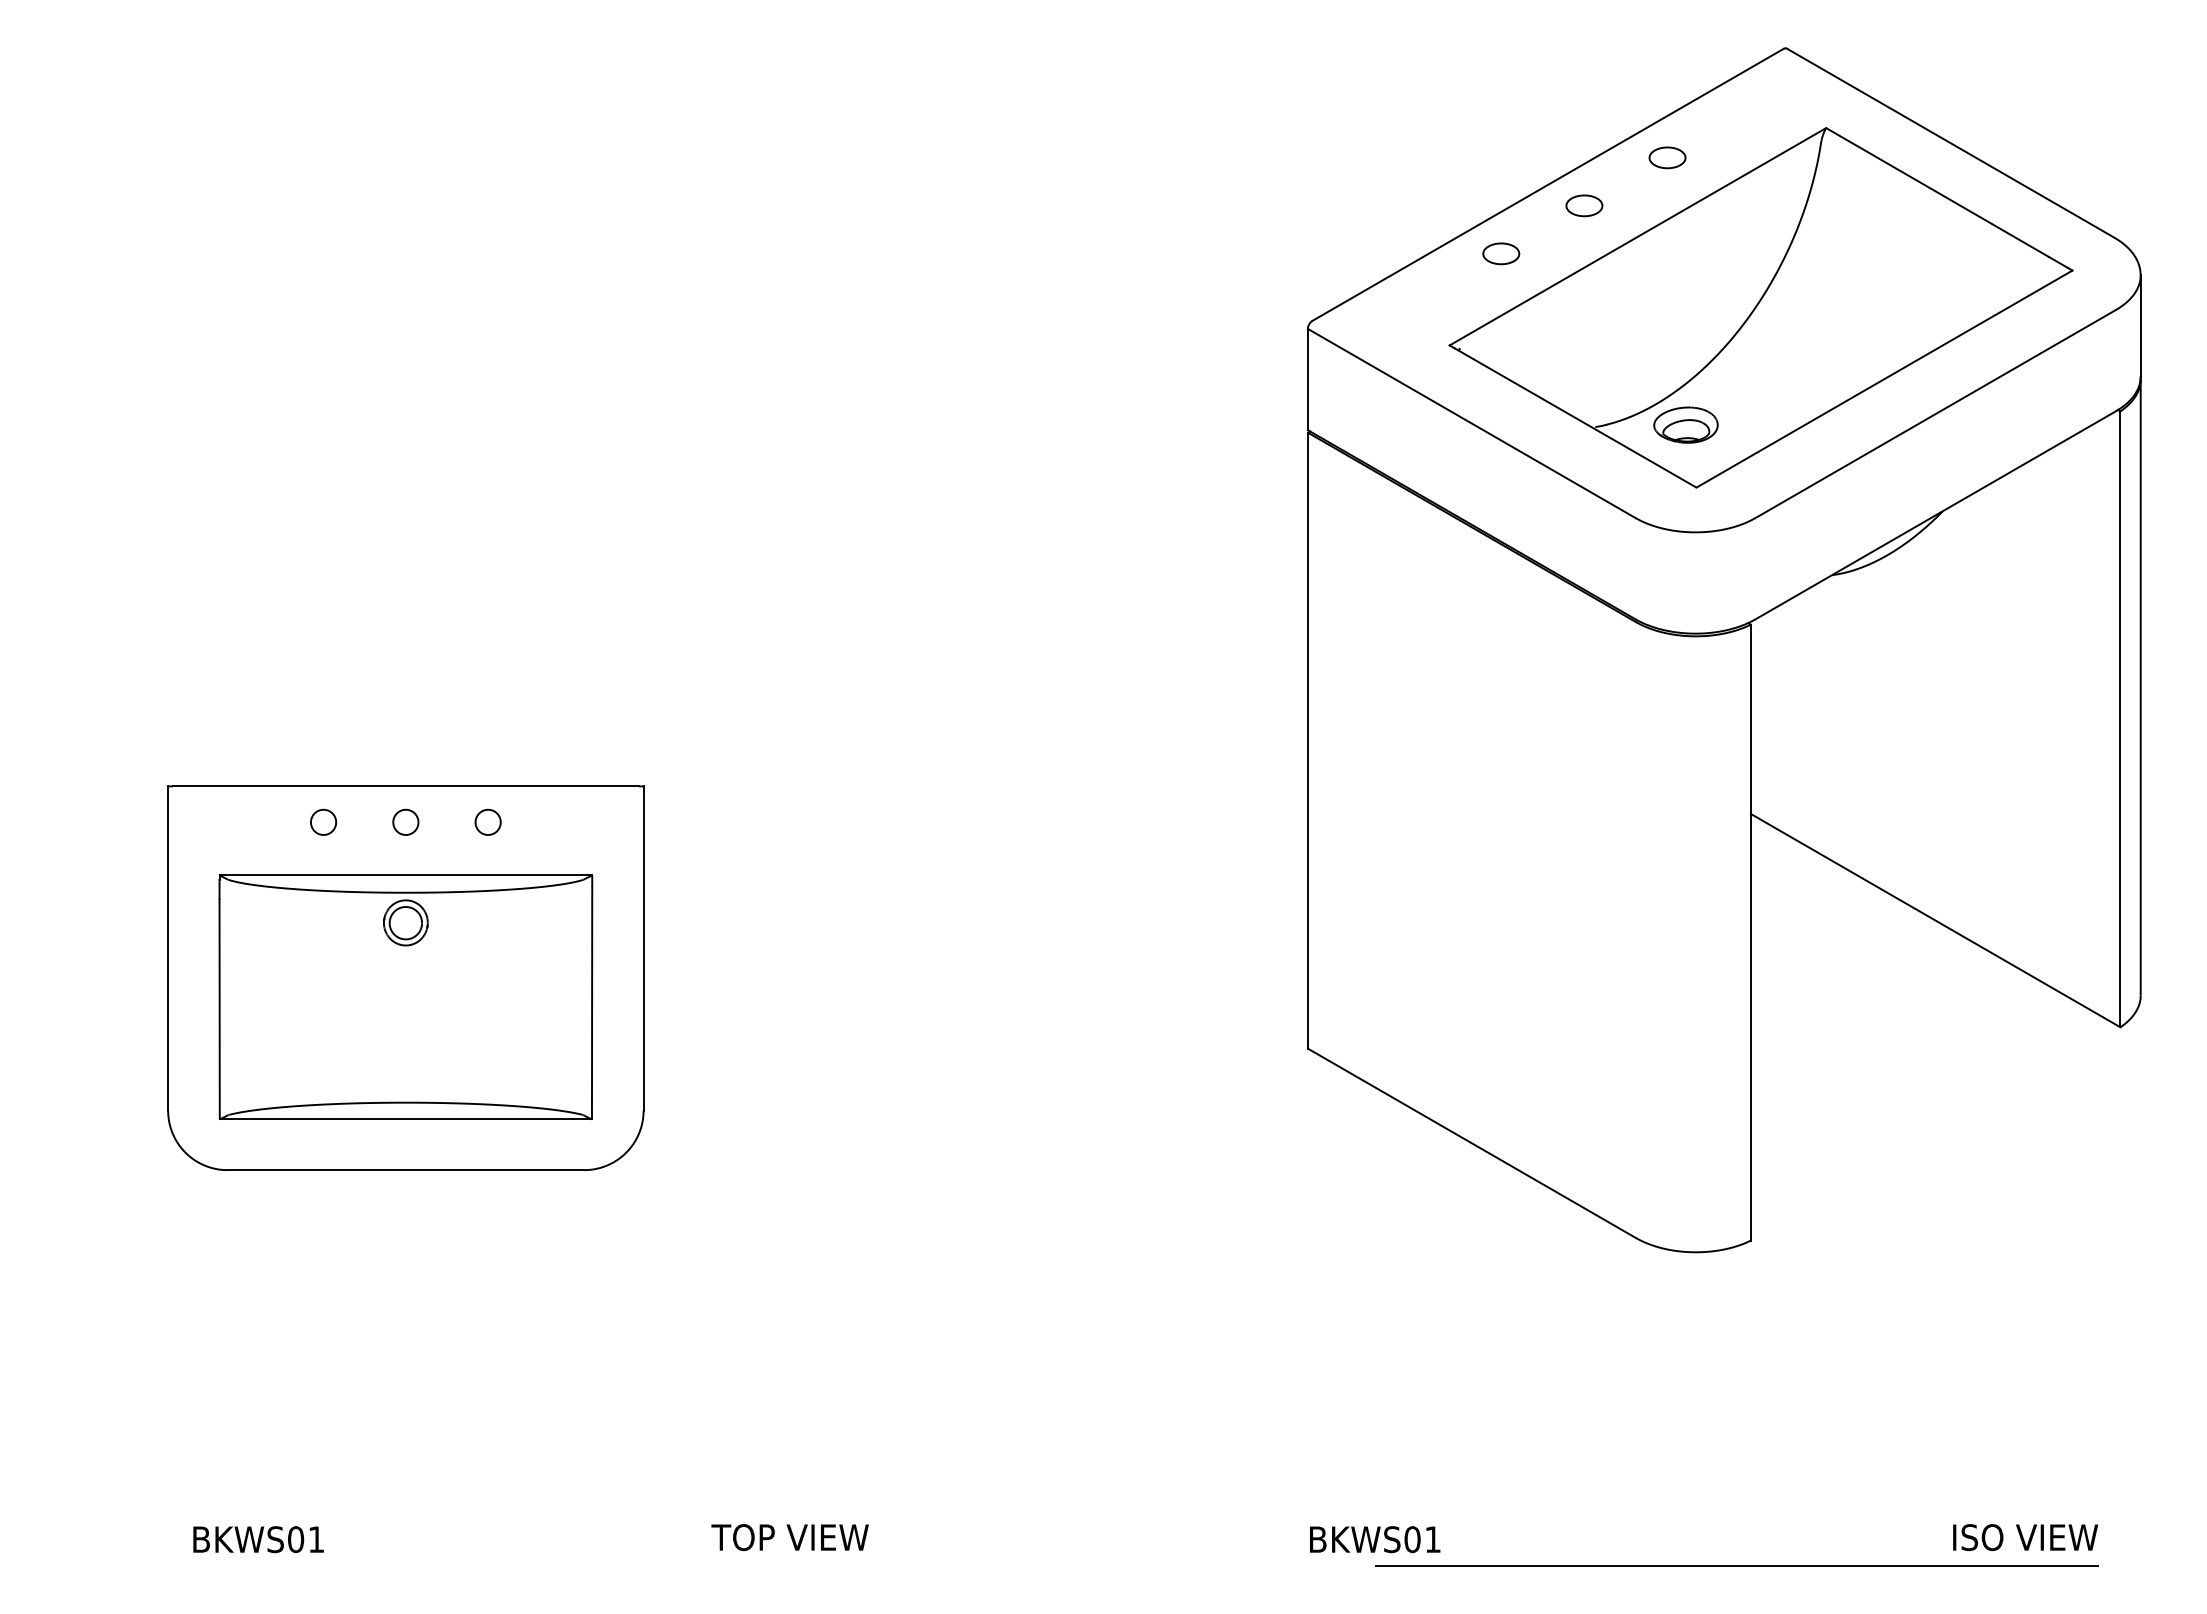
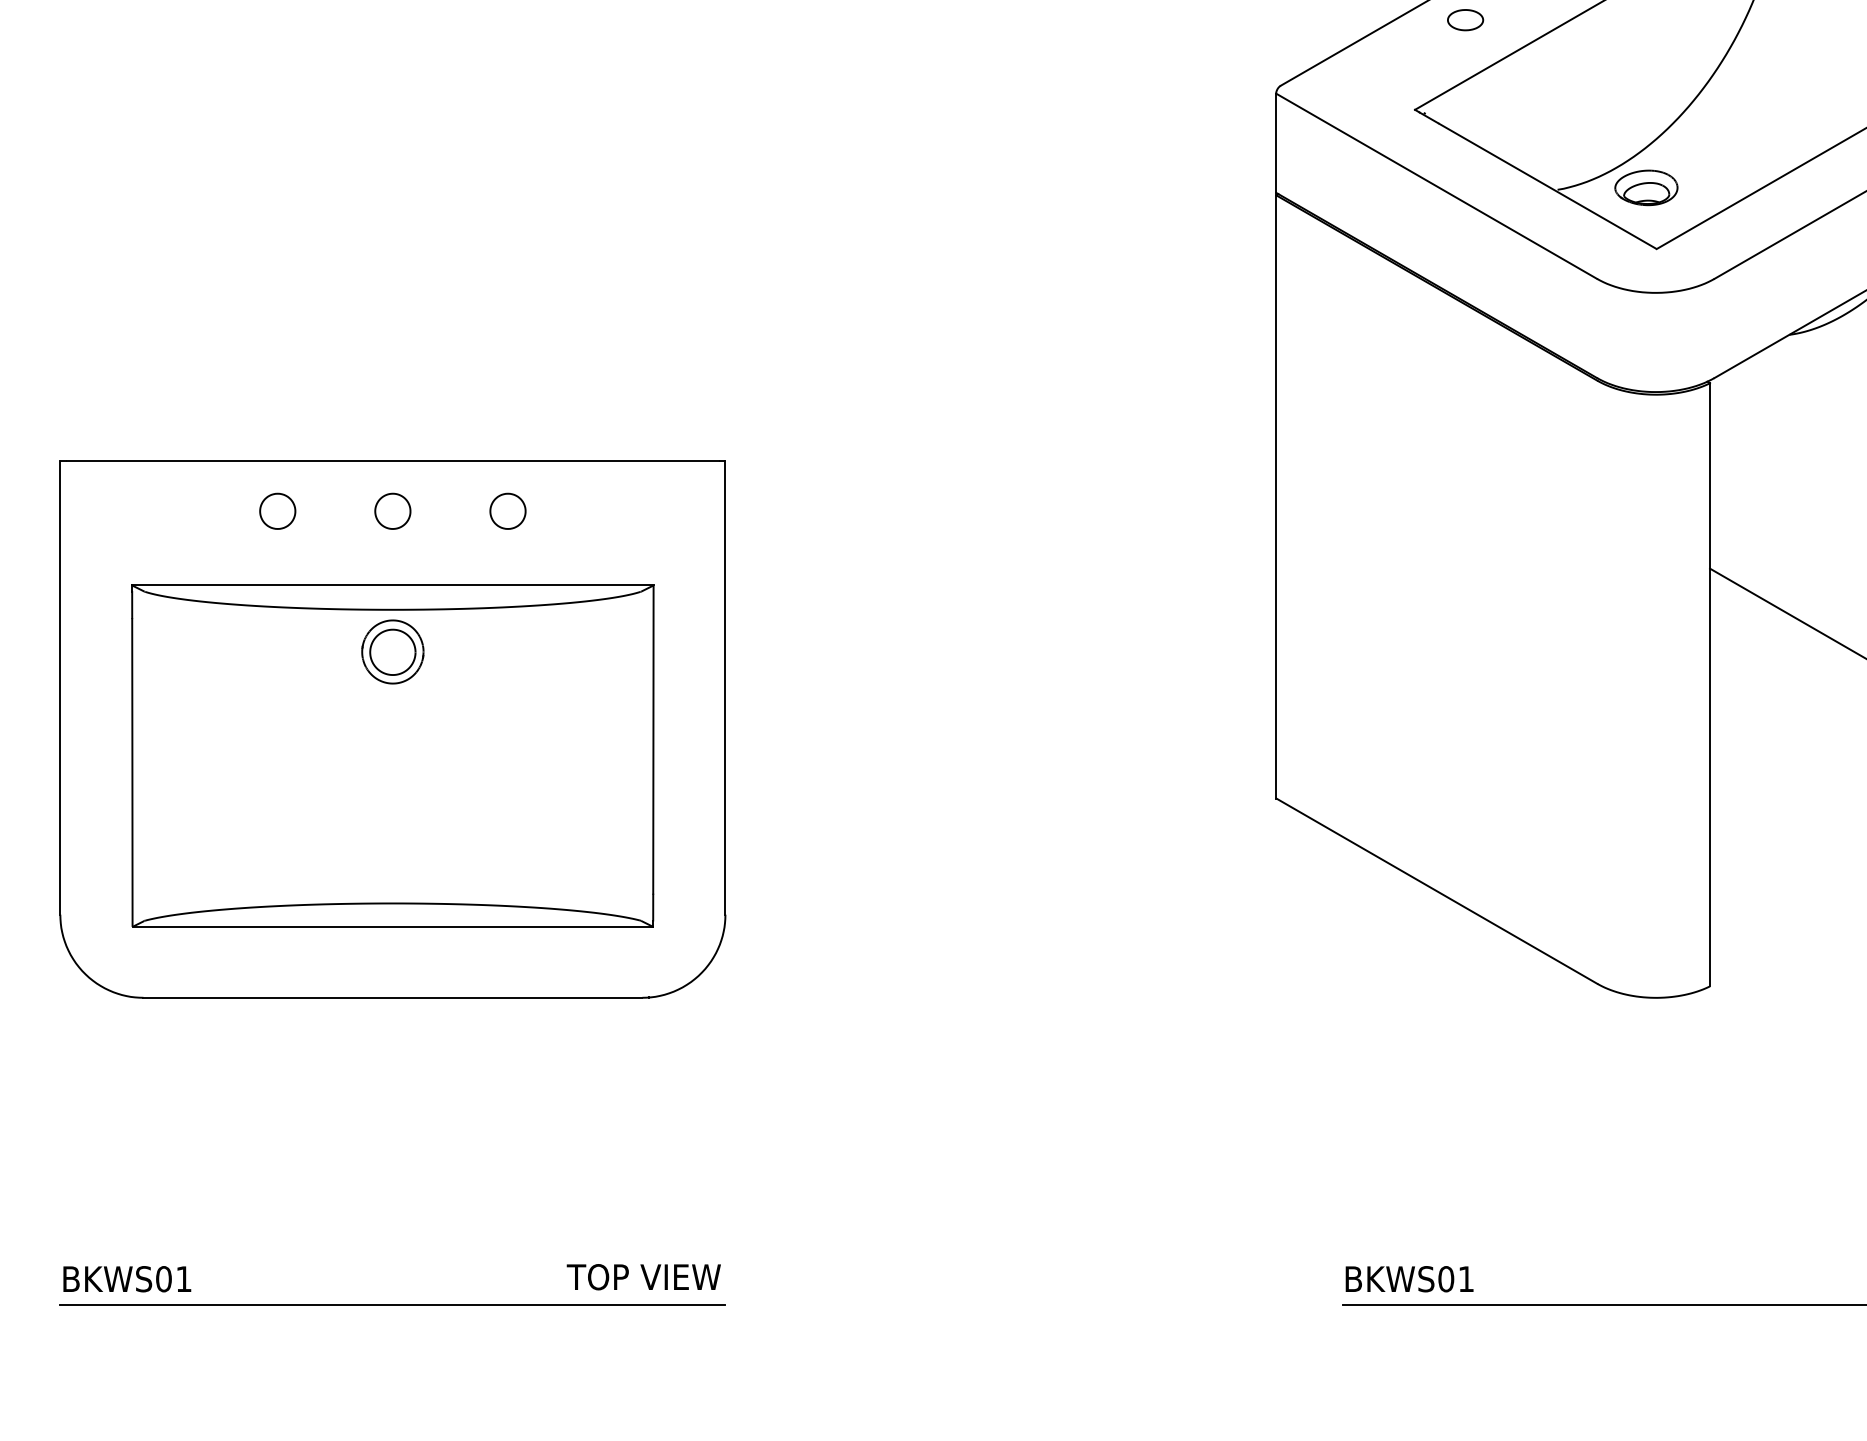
part: (405, 978) -> (392, 729), size x1.43
text: (789, 1537) -> (643, 1277), moved
text: (258, 1539) -> (127, 1279), moved
text: (1375, 1539) -> (1409, 1279), moved
line: (405, 1565) -> (392, 1304), added

